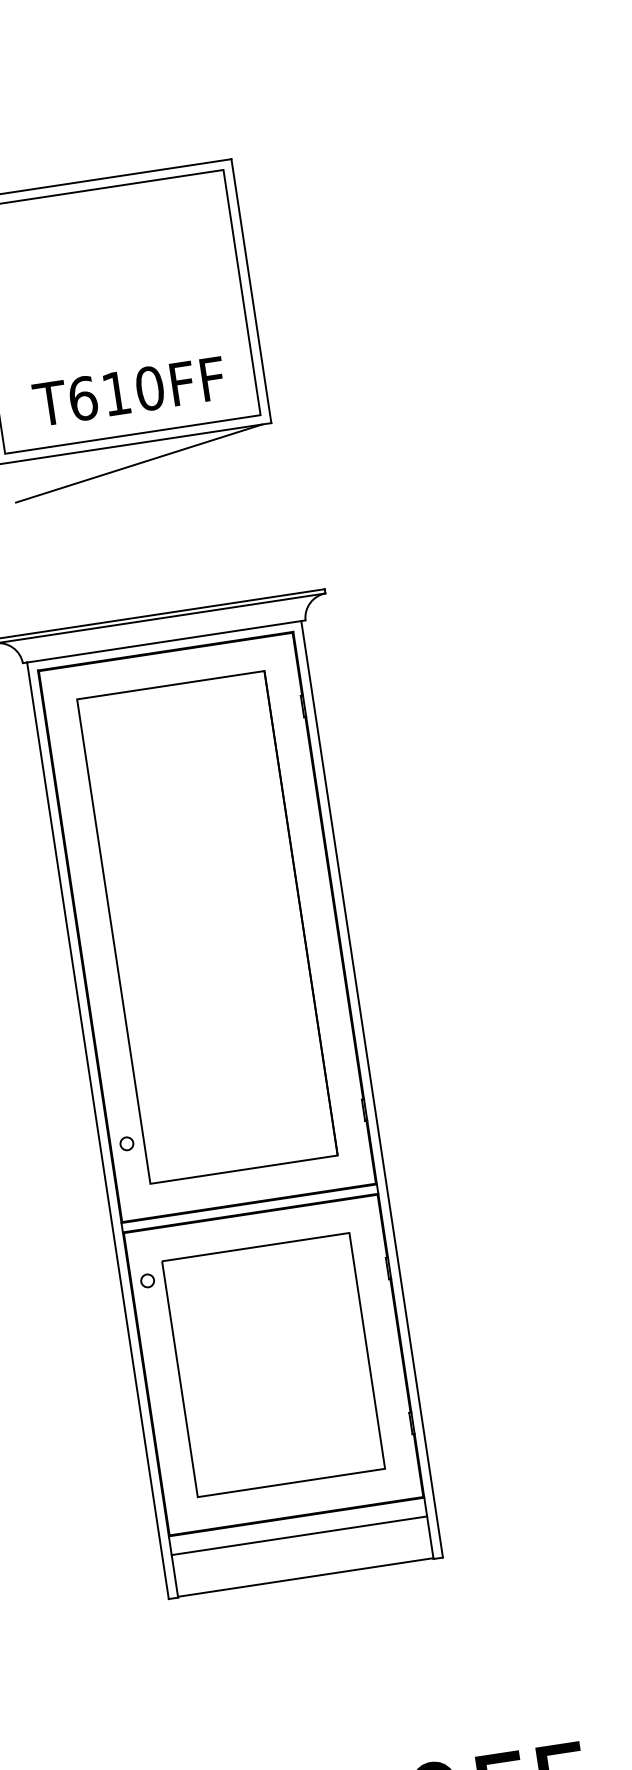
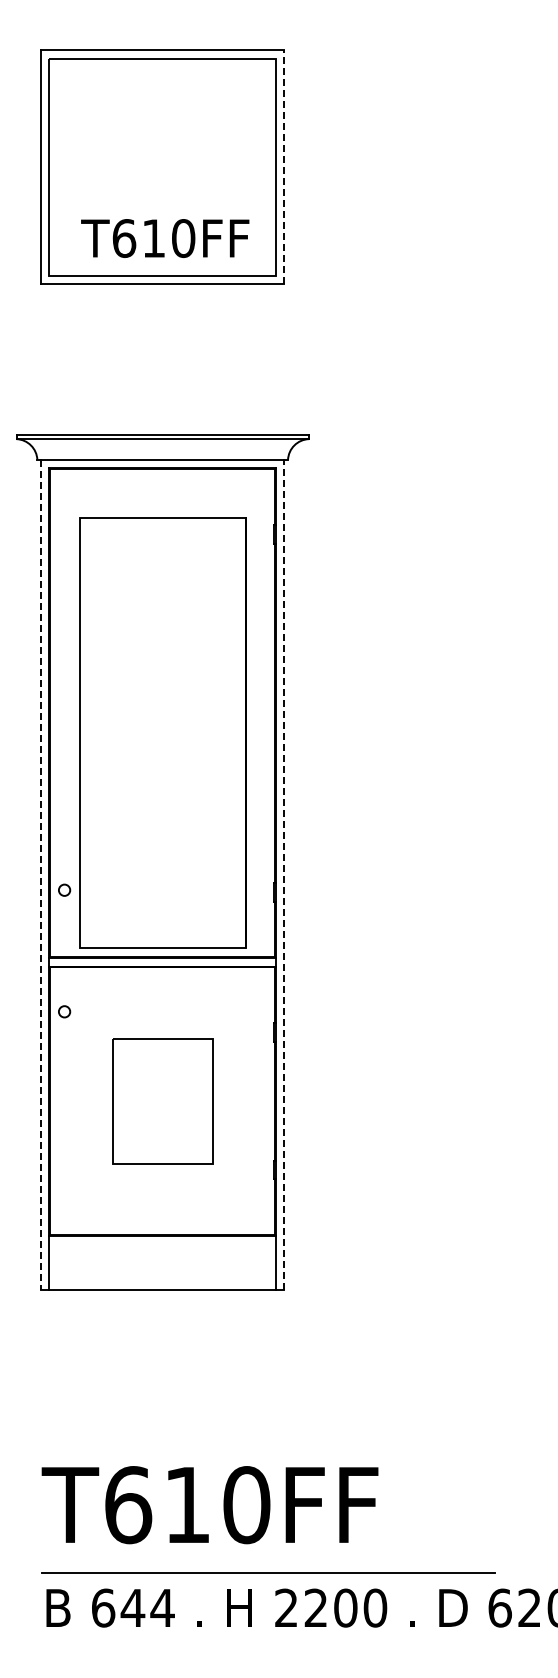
line: (251, 290) -> (284, 166), solid -> dashed
line: (139, 462) -> (164, 301), removed
part: (207, 926) -> (162, 732), moved
line: (372, 1088) -> (284, 874), solid -> dashed
line: (98, 1131) -> (41, 875), solid -> dashed
part: (273, 1365) -> (162, 1101), size x0.6
line: (299, 1535) -> (162, 1252), removed

